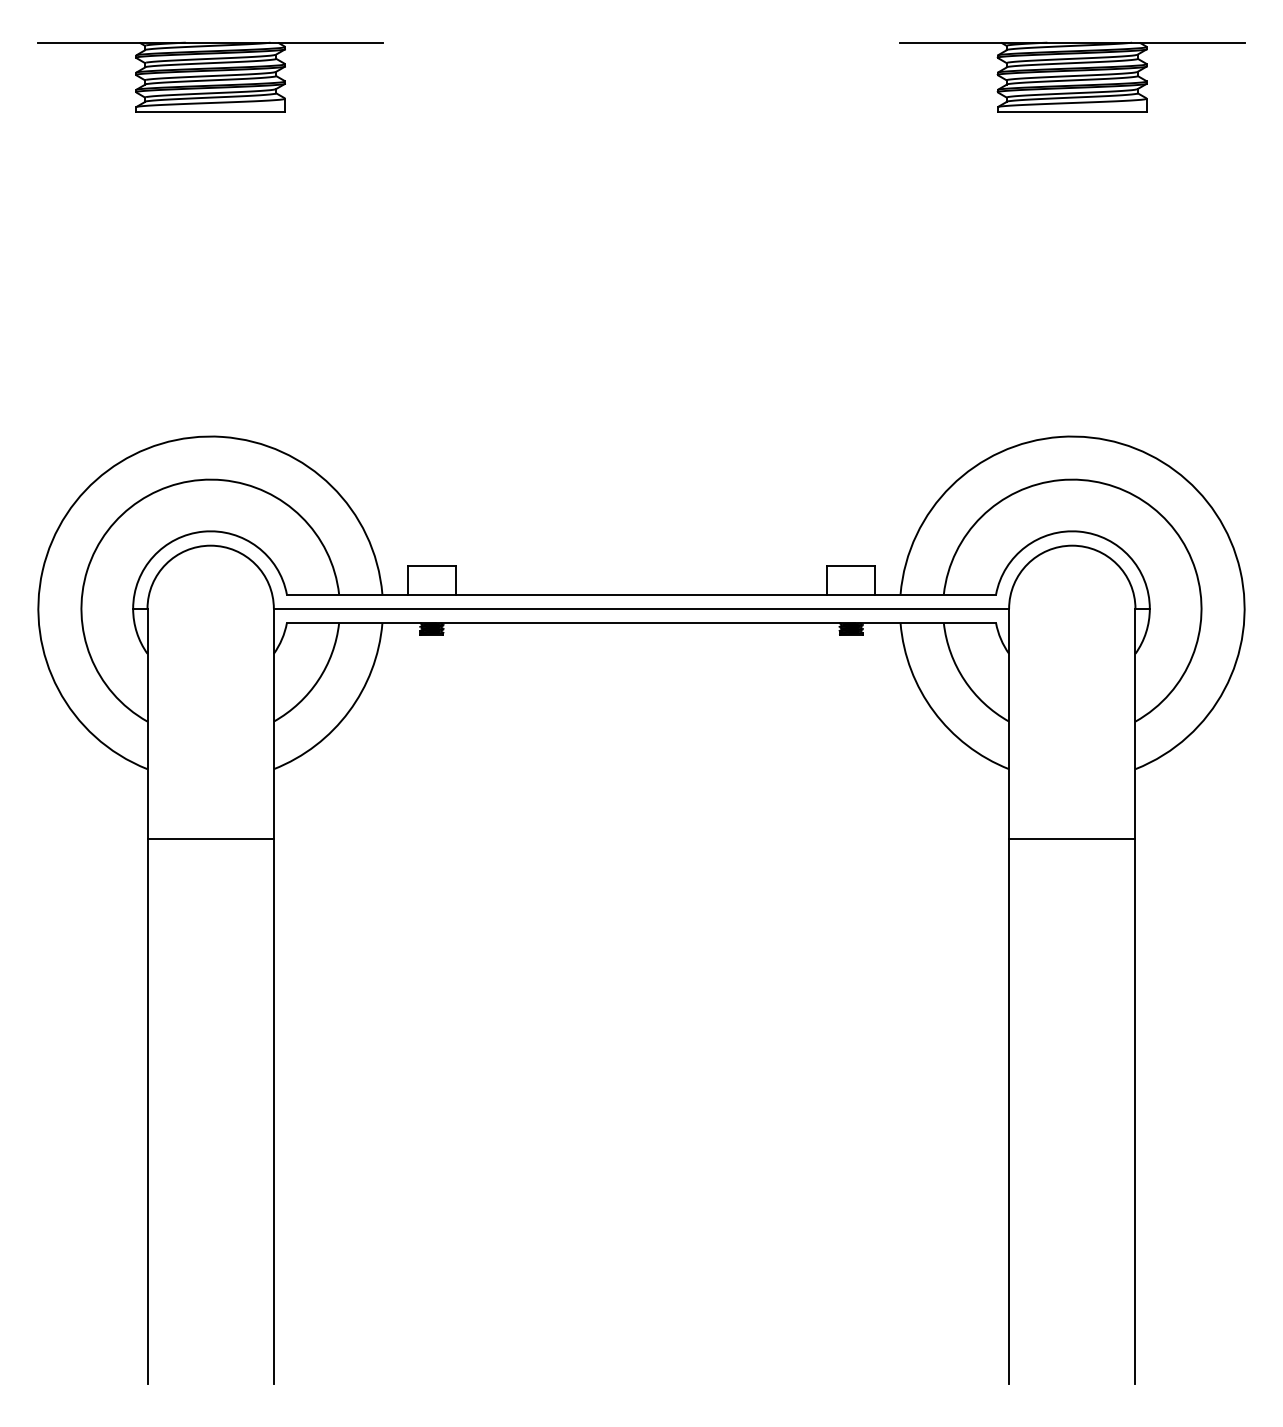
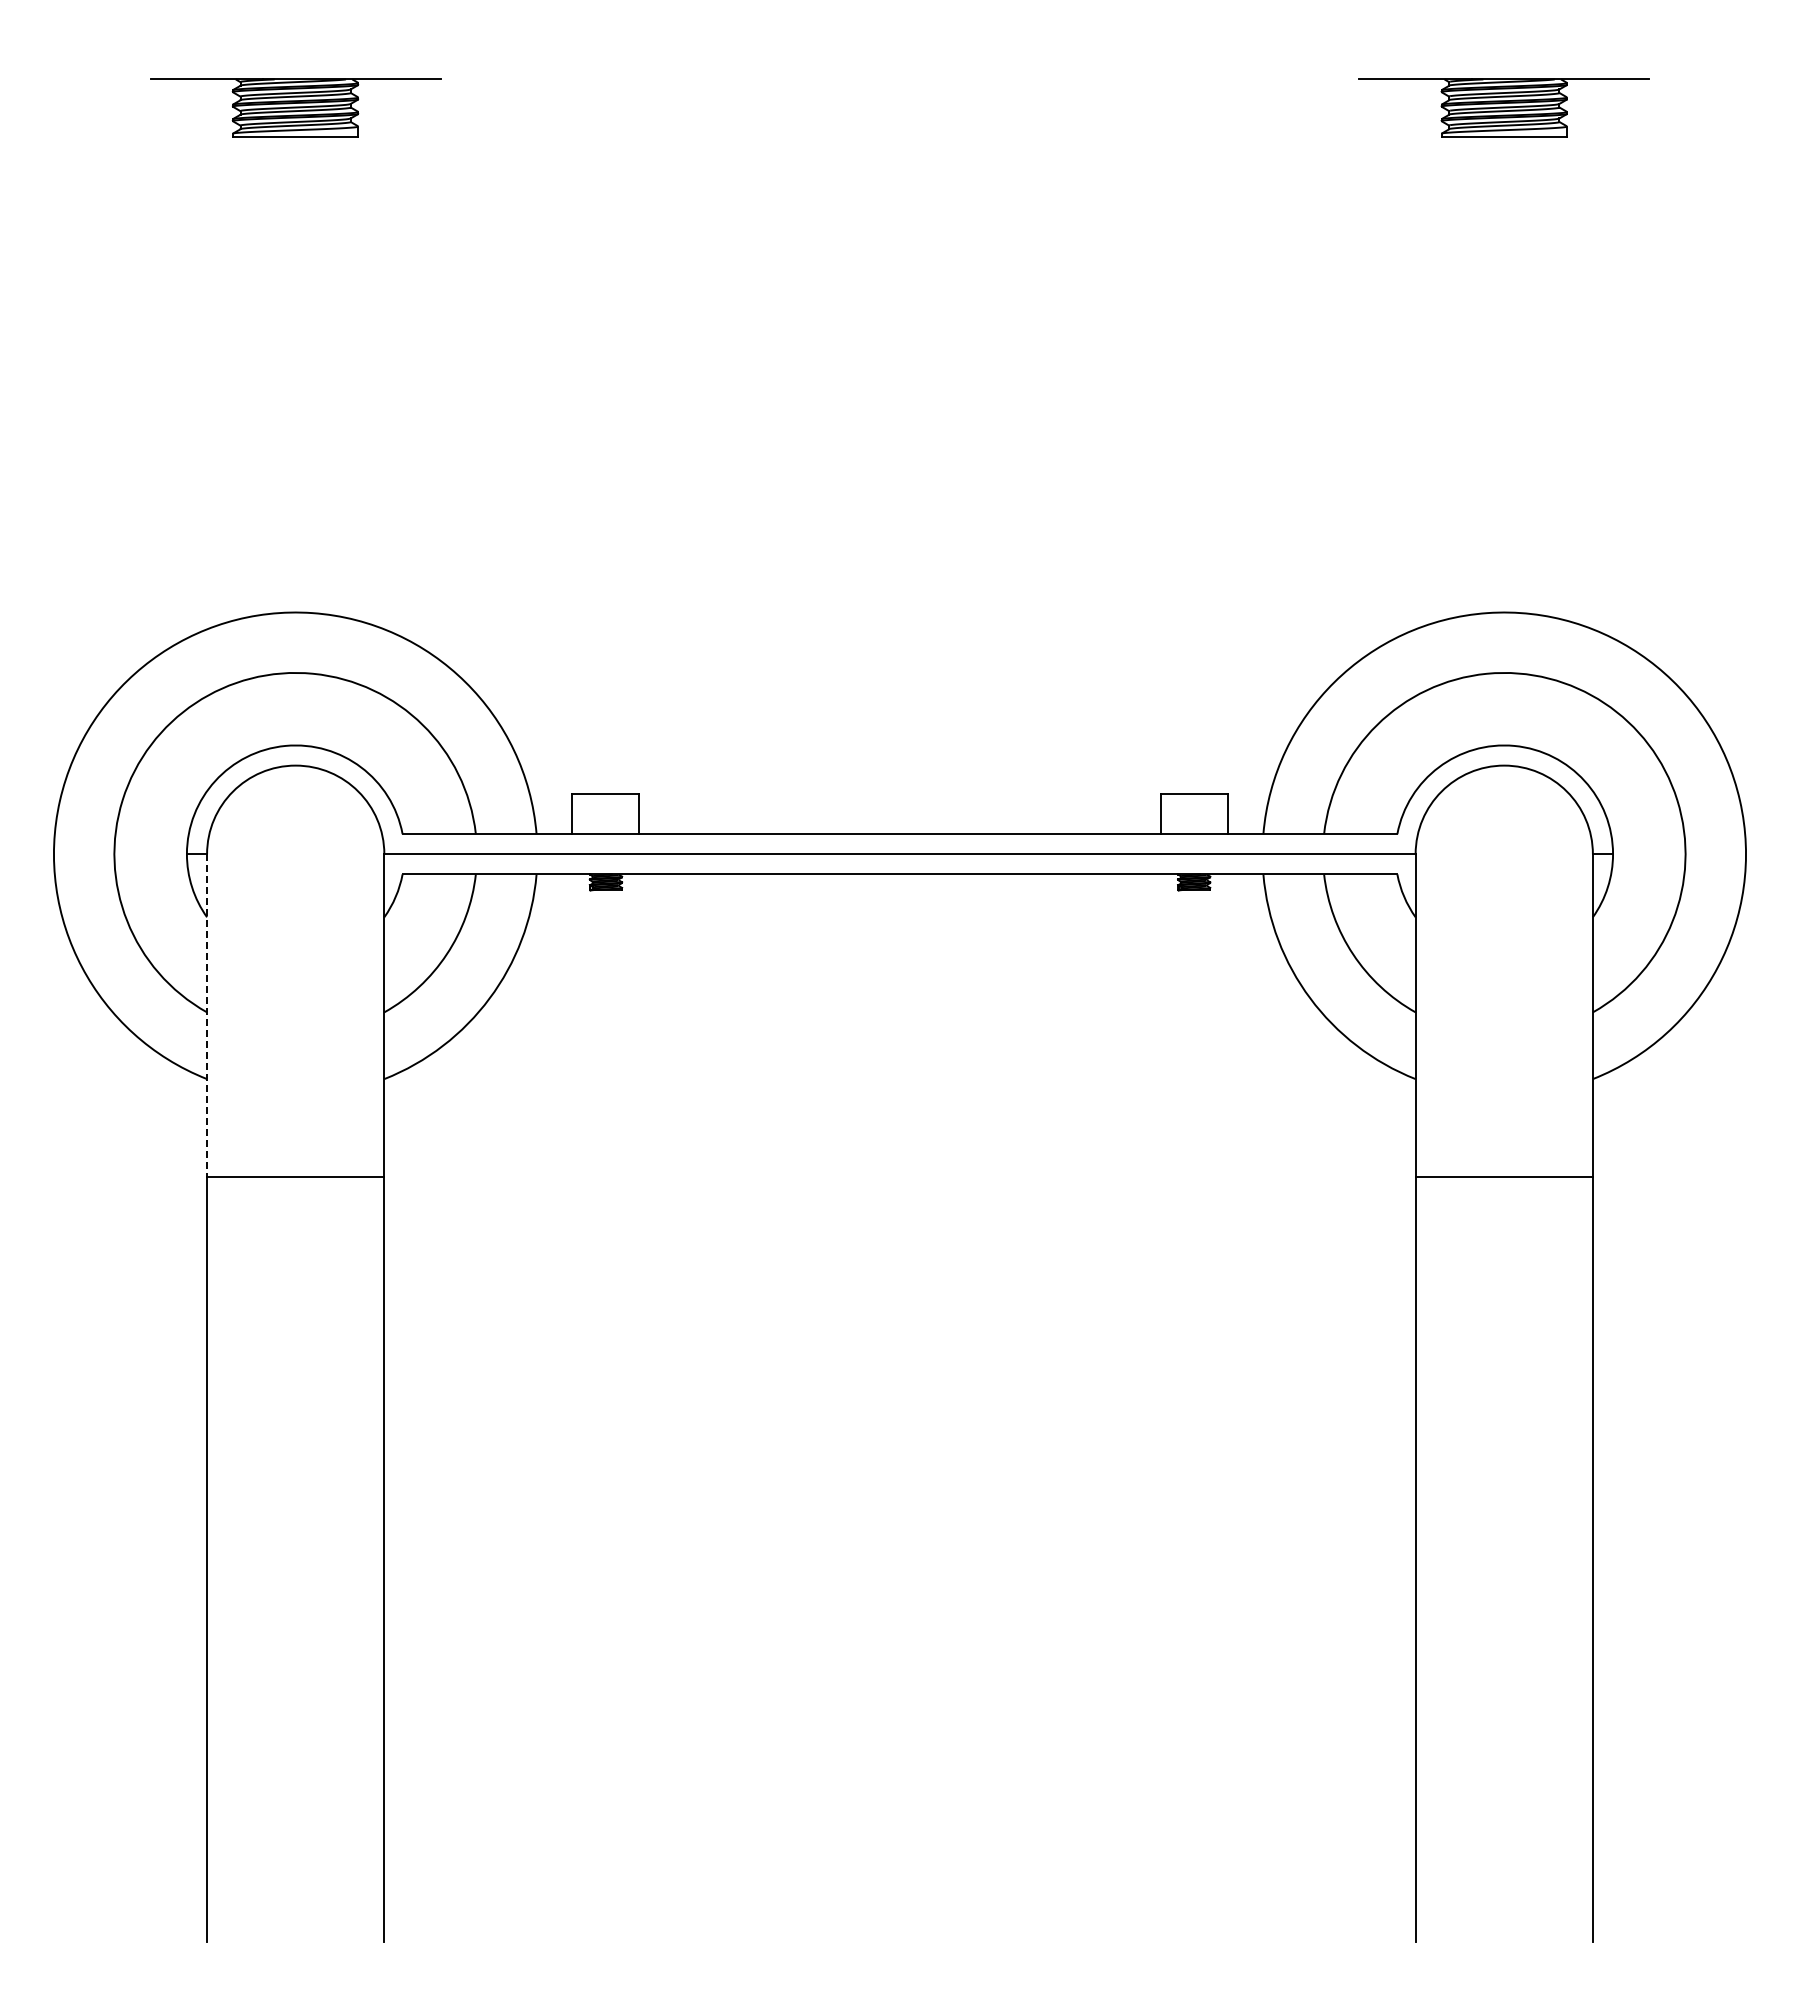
part: (210, 77) -> (295, 108), size x0.6
part: (1072, 77) -> (1504, 108), size x0.6
line: (147, 723) -> (207, 1015), solid -> dashed

